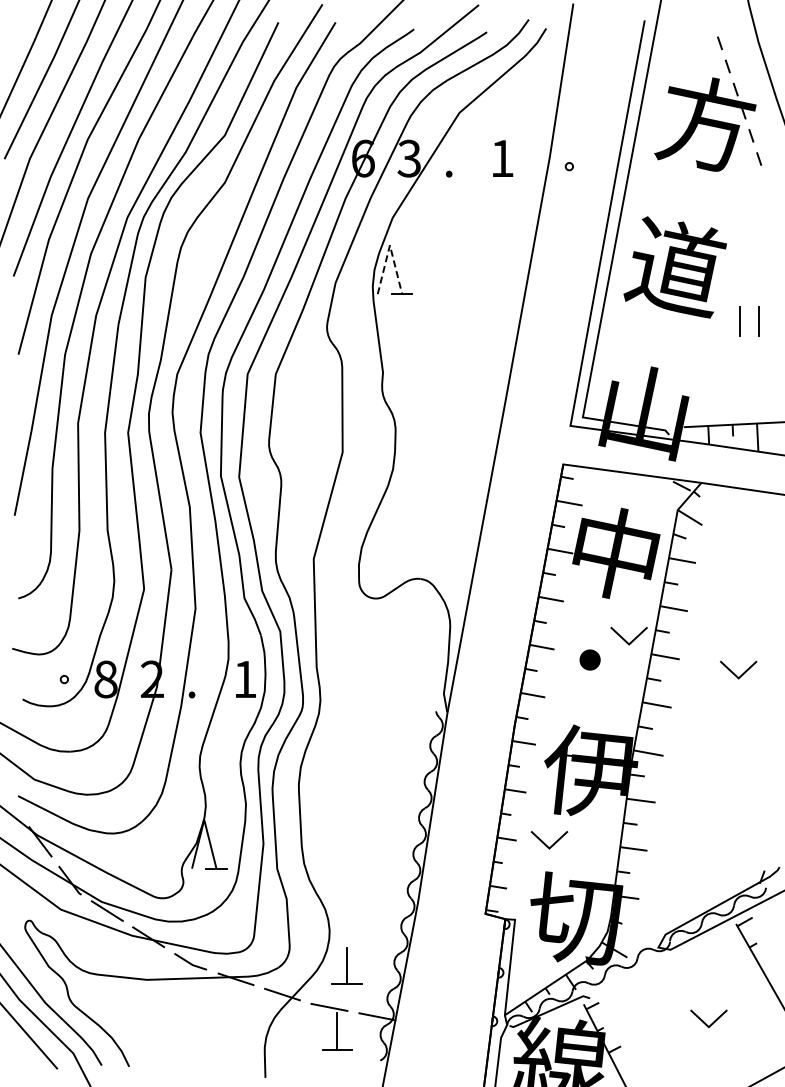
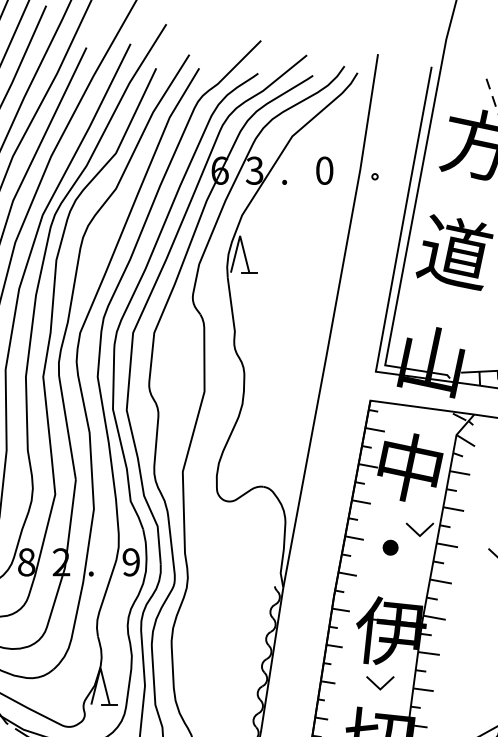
text: (502, 158) -> (324, 170), 1 -> 0
line: (389, 245) -> (239, 236), dashed -> solid
text: (244, 679) -> (130, 562), 1 -> 9
line: (545, 843) -> (377, 685), moved

